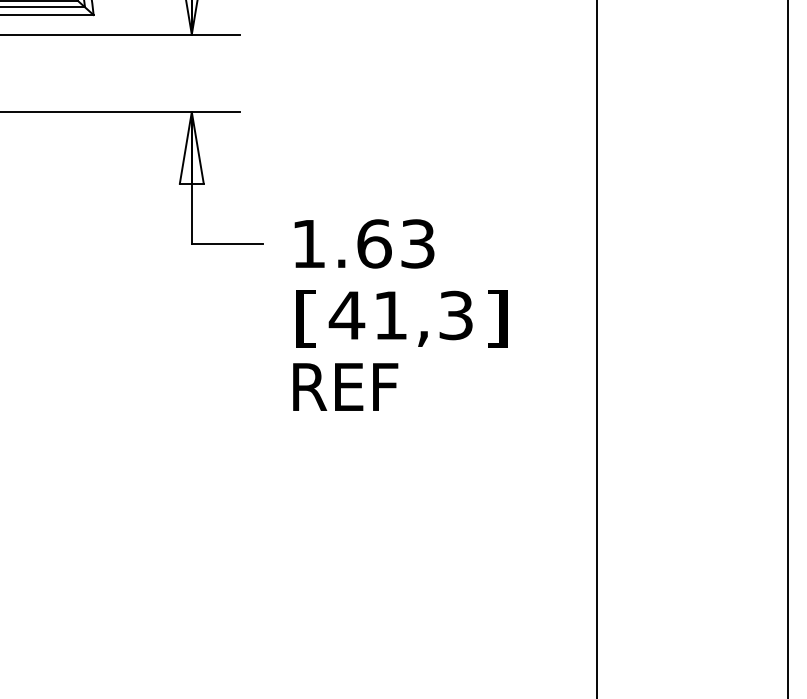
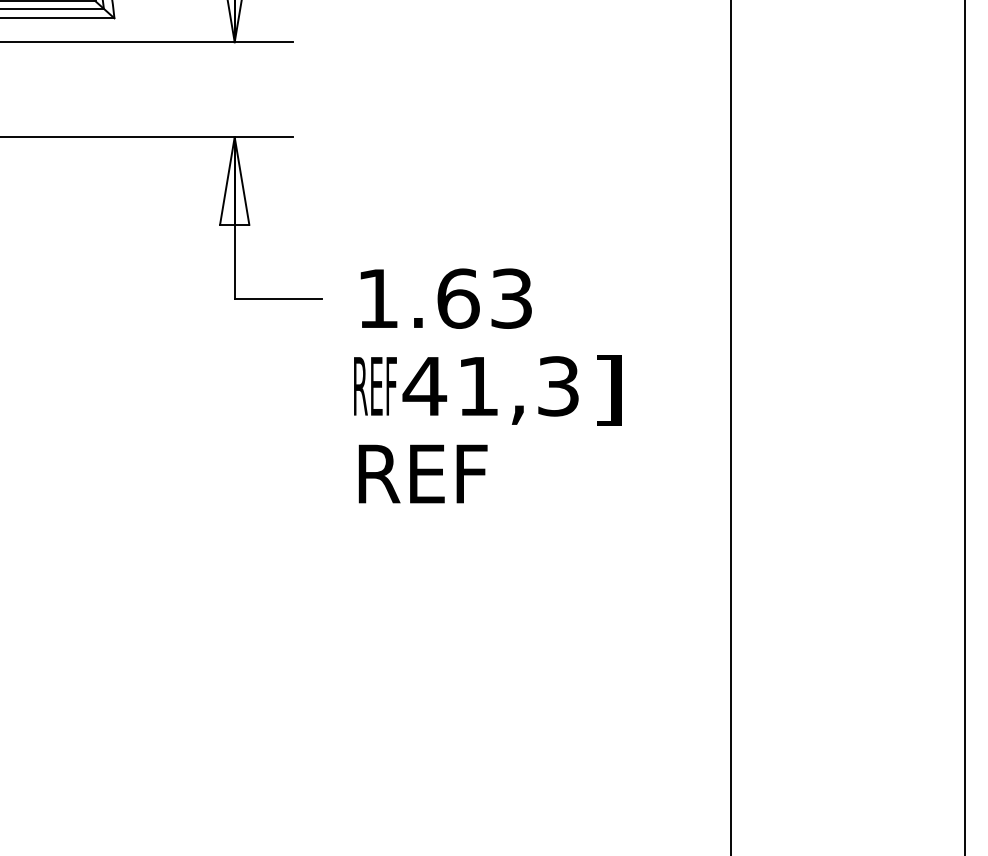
text: (306, 318) -> (375, 390), [ -> REF

